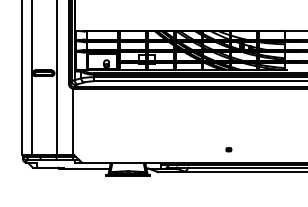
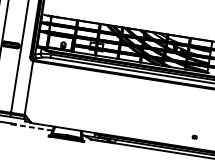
part: (228, 149) -> (194, 137), moved
line: (86, 168) -> (33, 127), solid -> dashed

